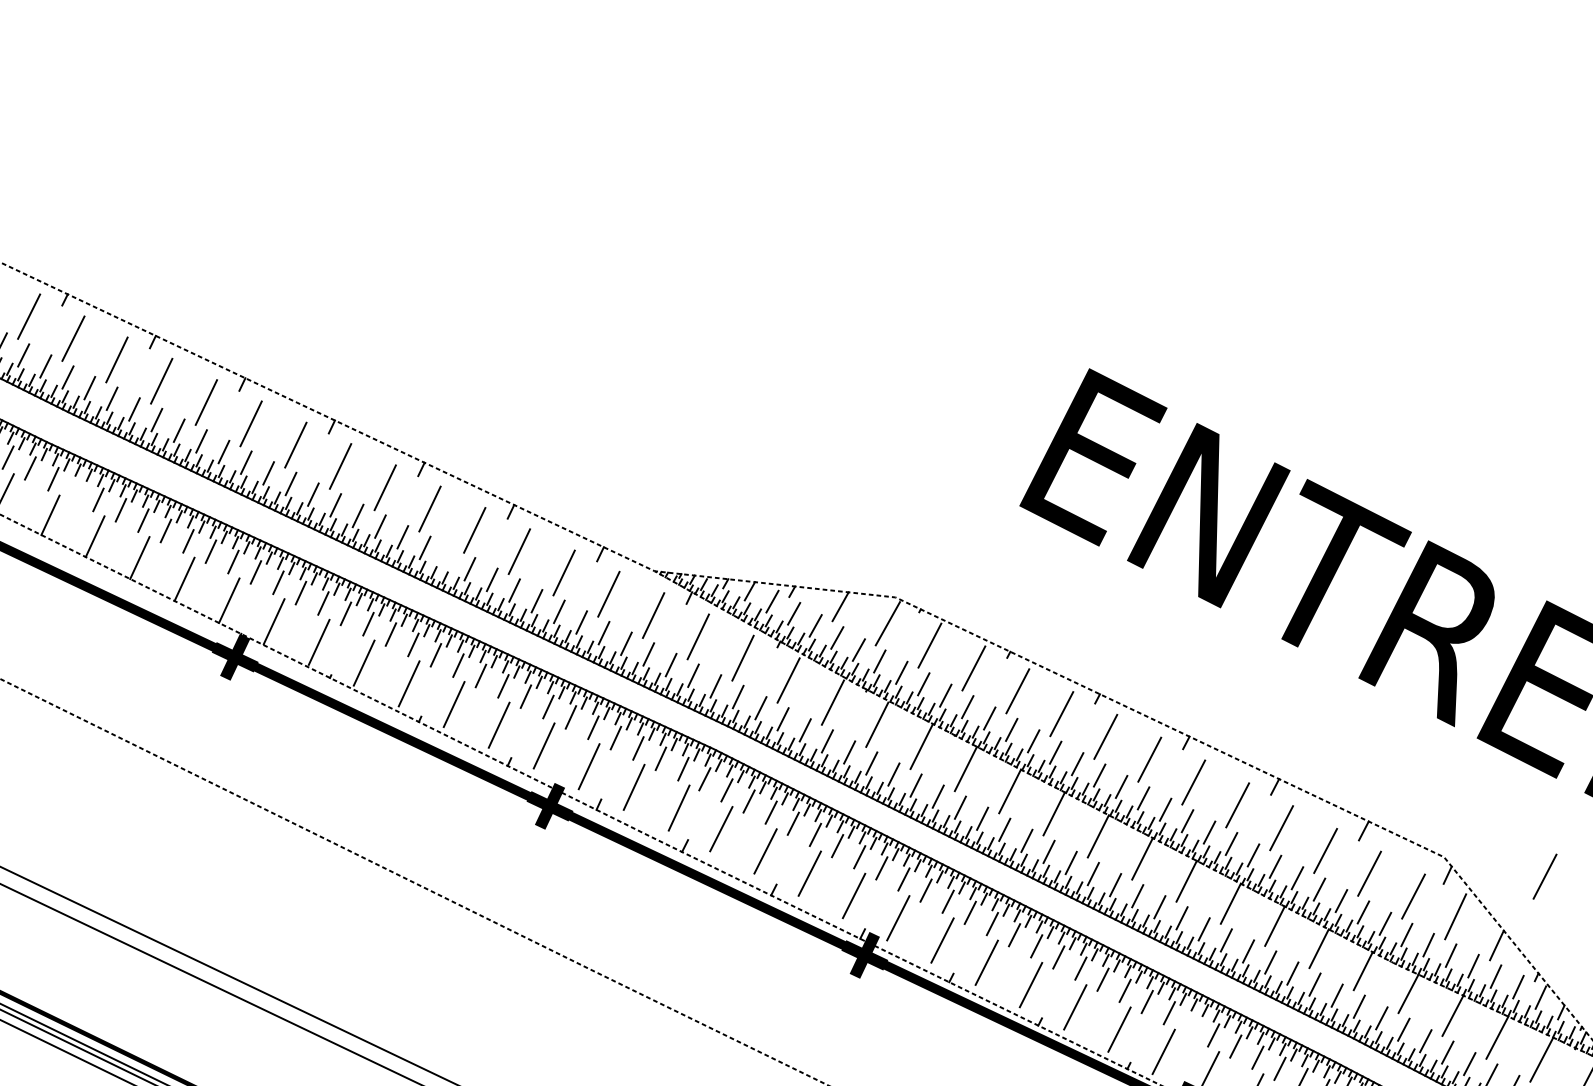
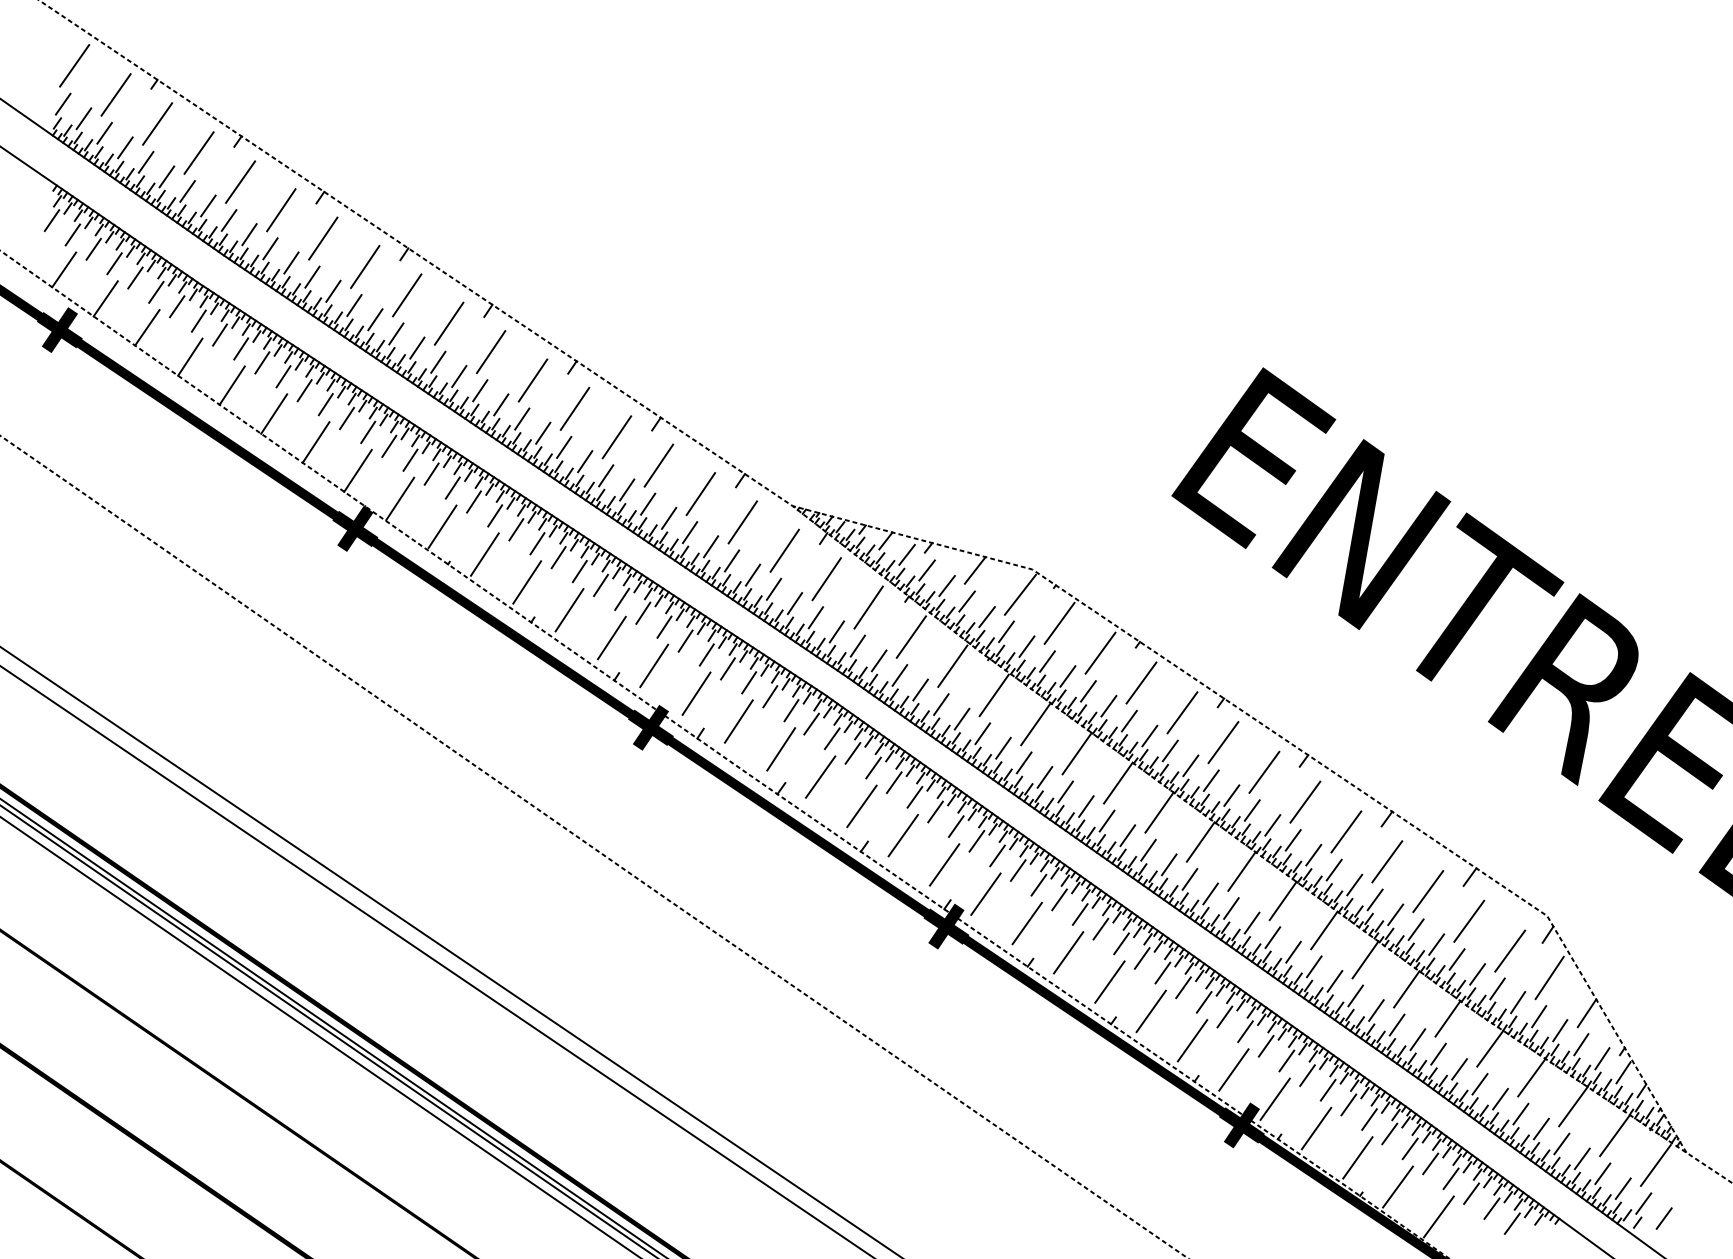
line: (75, 489) -> (219, 334), added
line: (447, 558) -> (585, 461), added
line: (1545, 876) -> (1646, 950), removed
line: (1190, 1023) -> (1265, 1045), added

